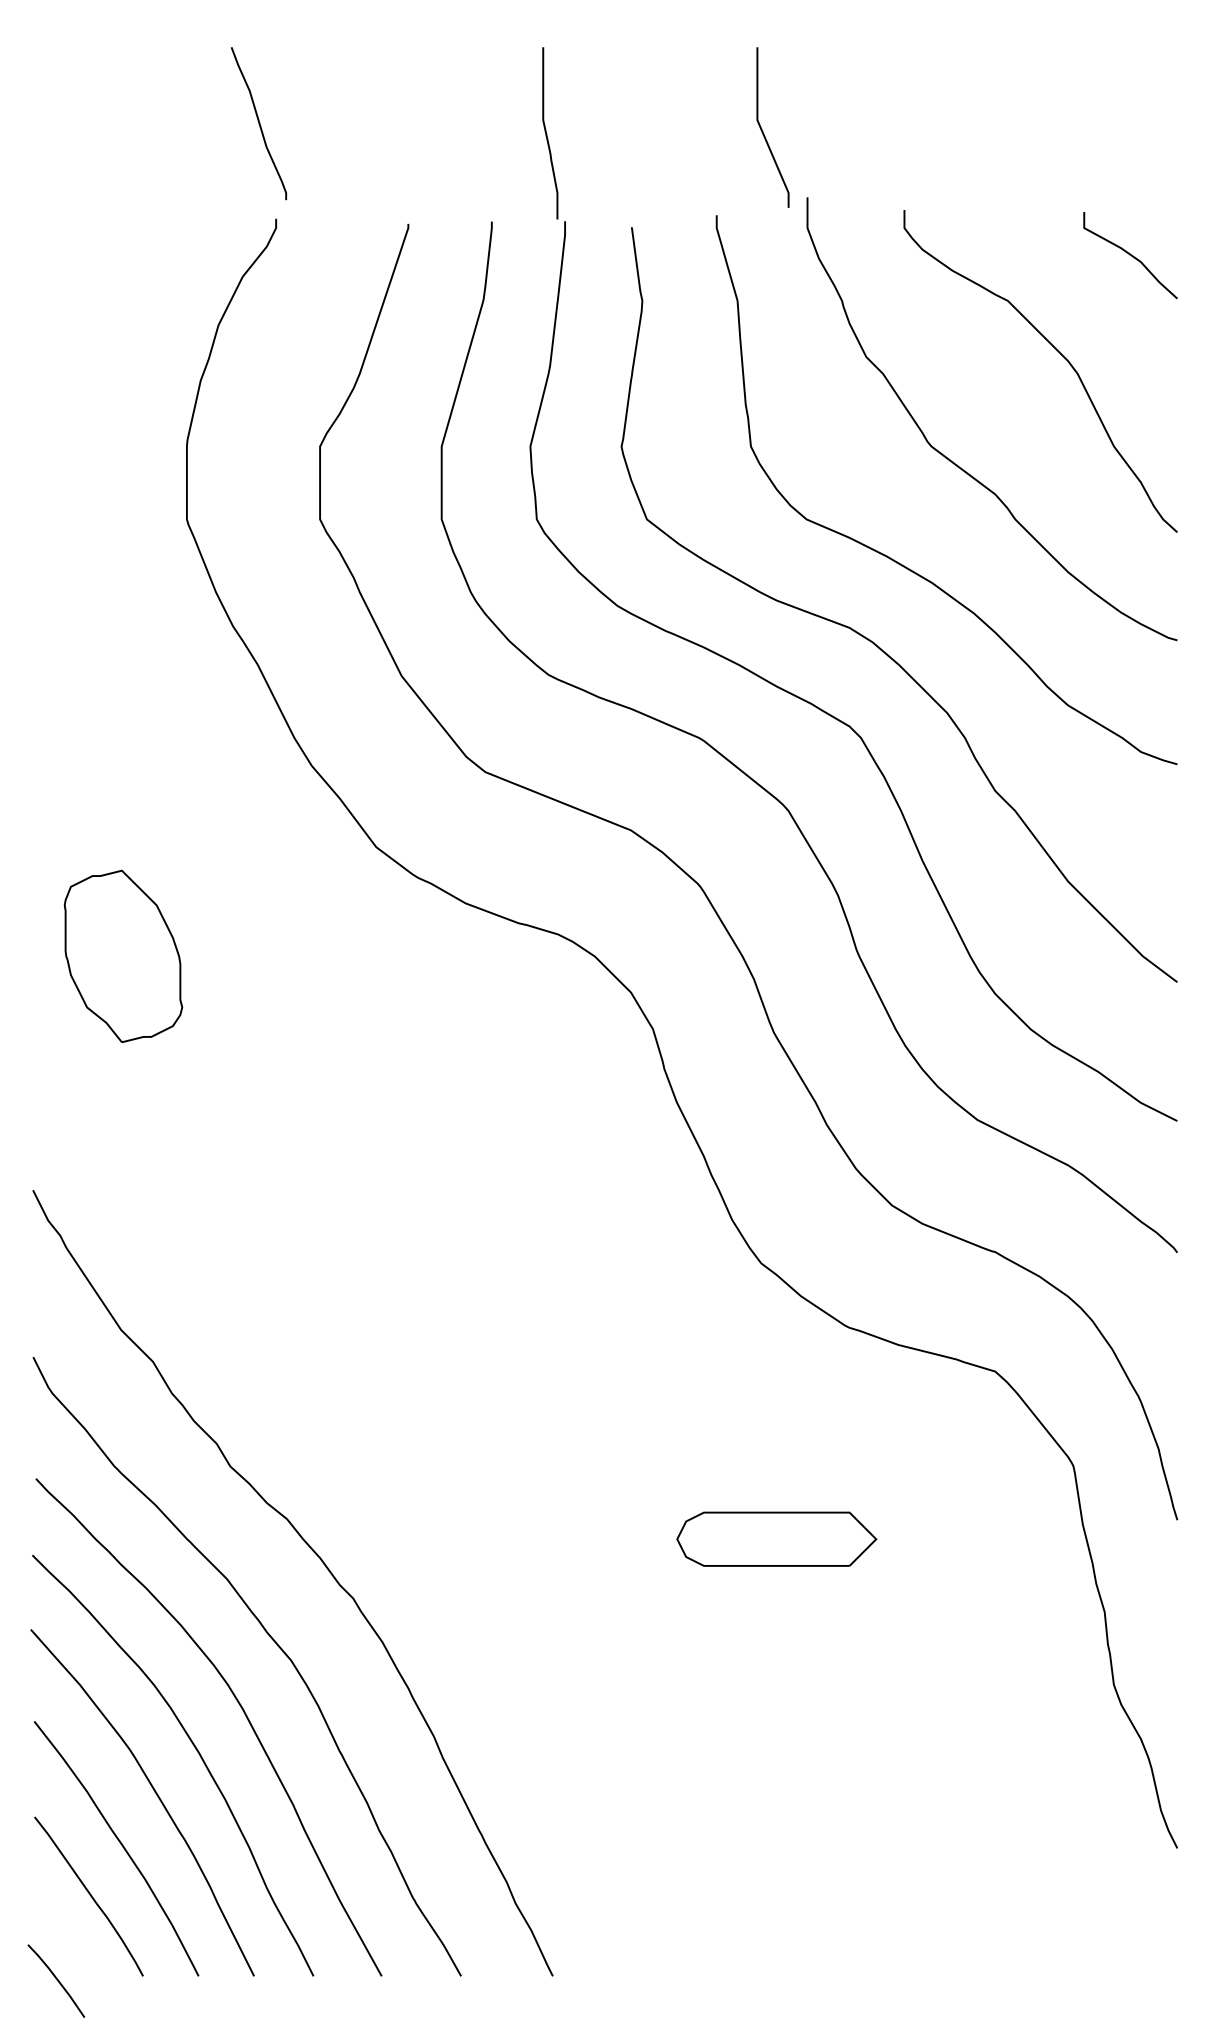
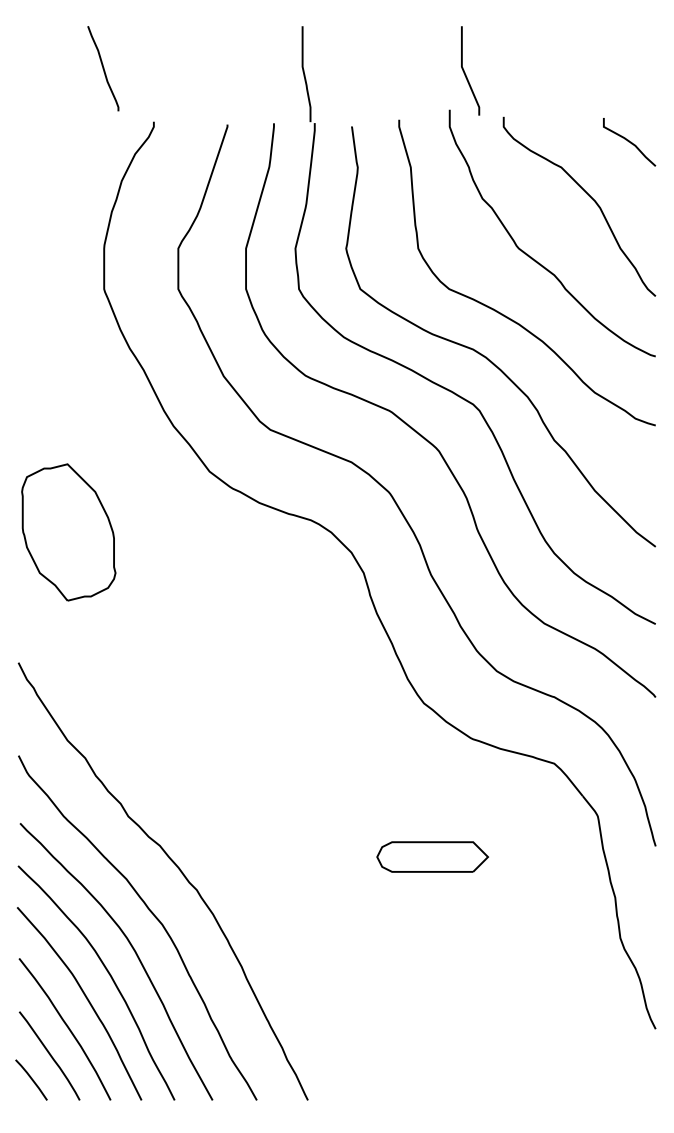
curve: (259, 123) -> (103, 68), moved
curve: (763, 130) -> (465, 72), moved
part: (122, 956) -> (68, 532), size x1.43
curve: (56, 1980) -> (31, 1079), moved

